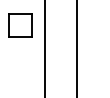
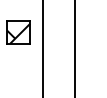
hatch: (19, 26) -> (18, 33), added

